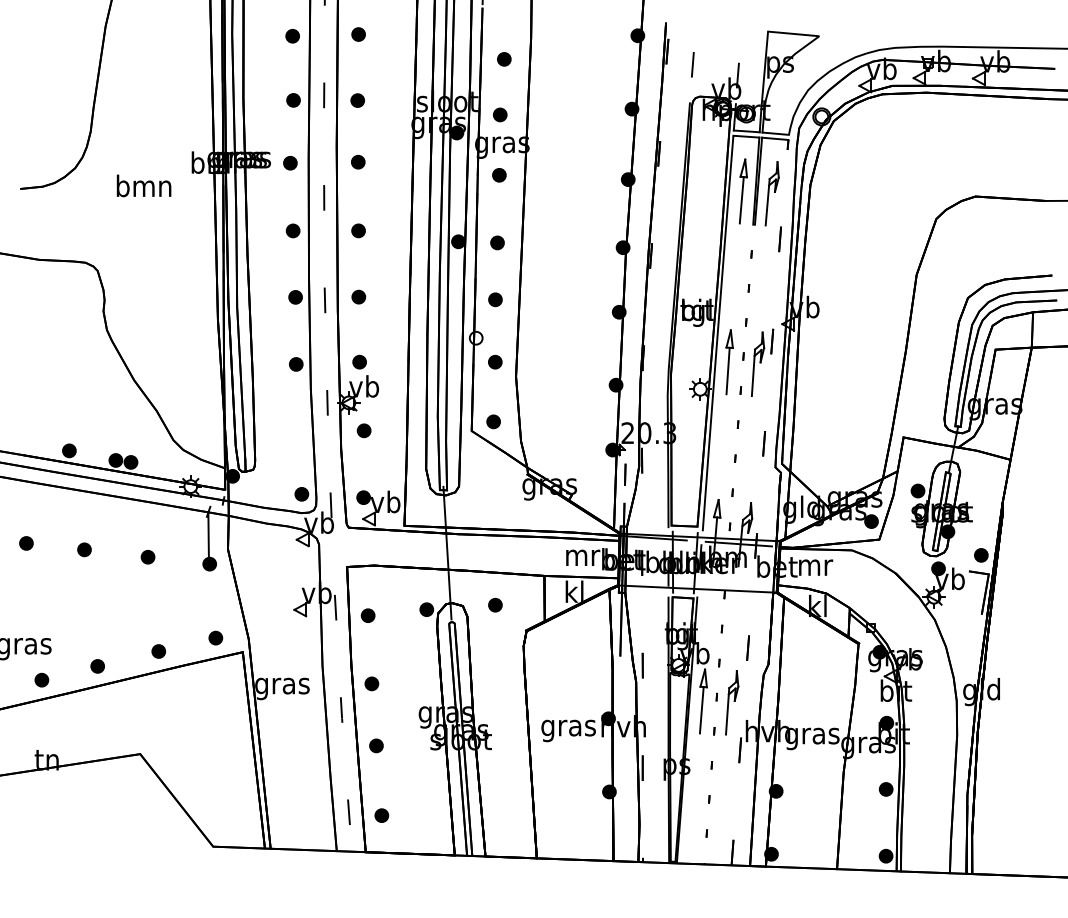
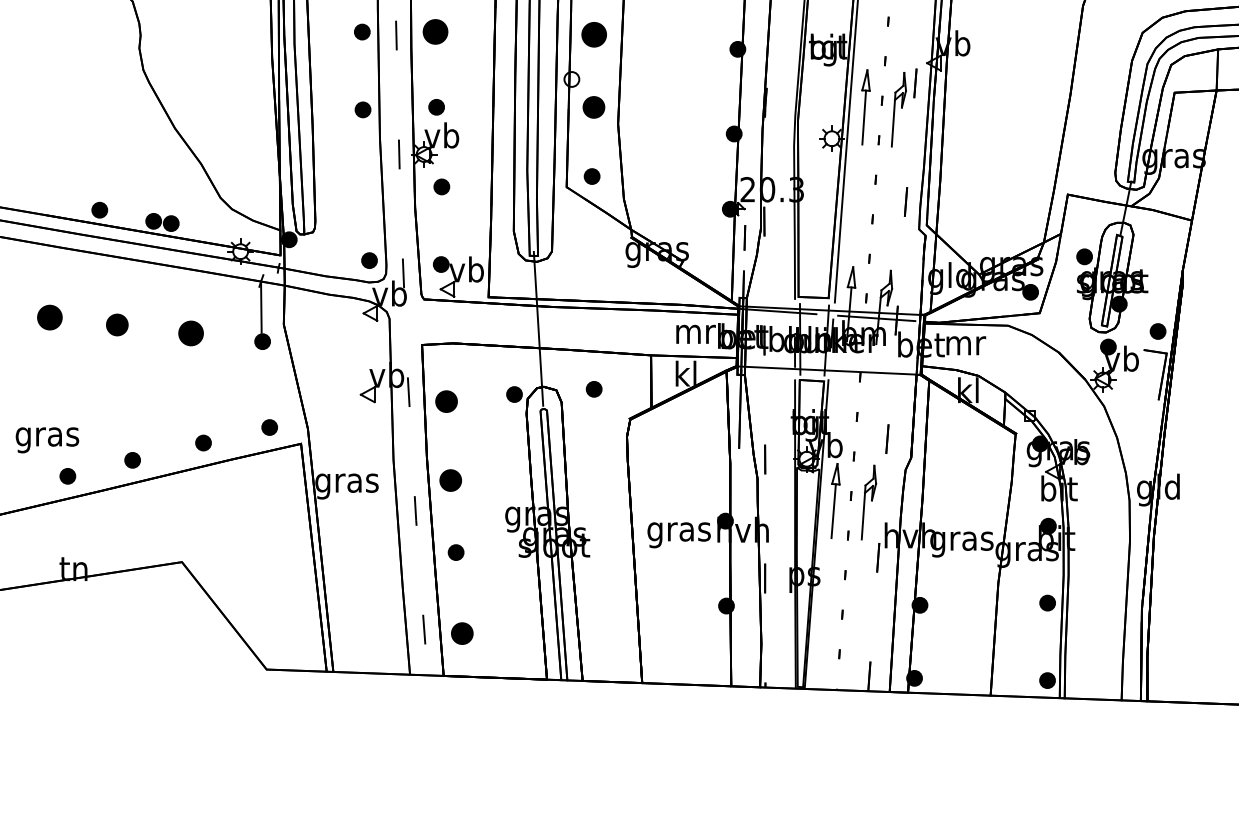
part: (358, 296) -> (435, 31), size x1.6
part: (495, 299) -> (594, 34), size x1.6
part: (495, 361) -> (594, 106), size x1.4
part: (26, 543) -> (49, 317), size x1.6
part: (84, 549) -> (117, 324), size x1.4
part: (147, 557) -> (190, 333), size x1.6
part: (367, 615) -> (445, 401), size x1.4
part: (371, 683) -> (450, 480), size x1.4
part: (381, 815) -> (461, 633), size x1.4

